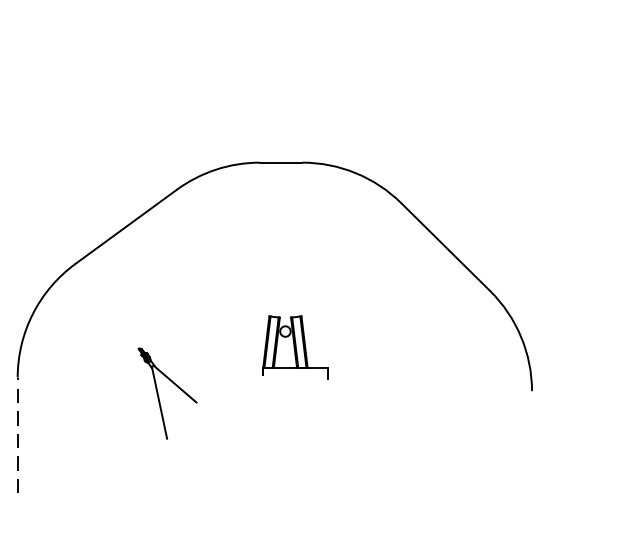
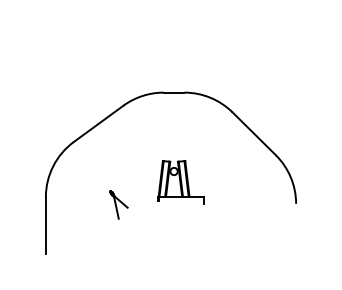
part: (294, 347) -> (180, 182), size x1.43
part: (166, 392) -> (118, 204), size x0.62
line: (16, 433) -> (45, 224), dashed -> solid

